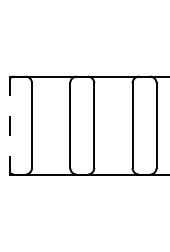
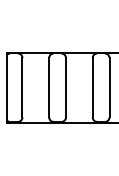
line: (9, 126) -> (6, 88), dashed -> solid

